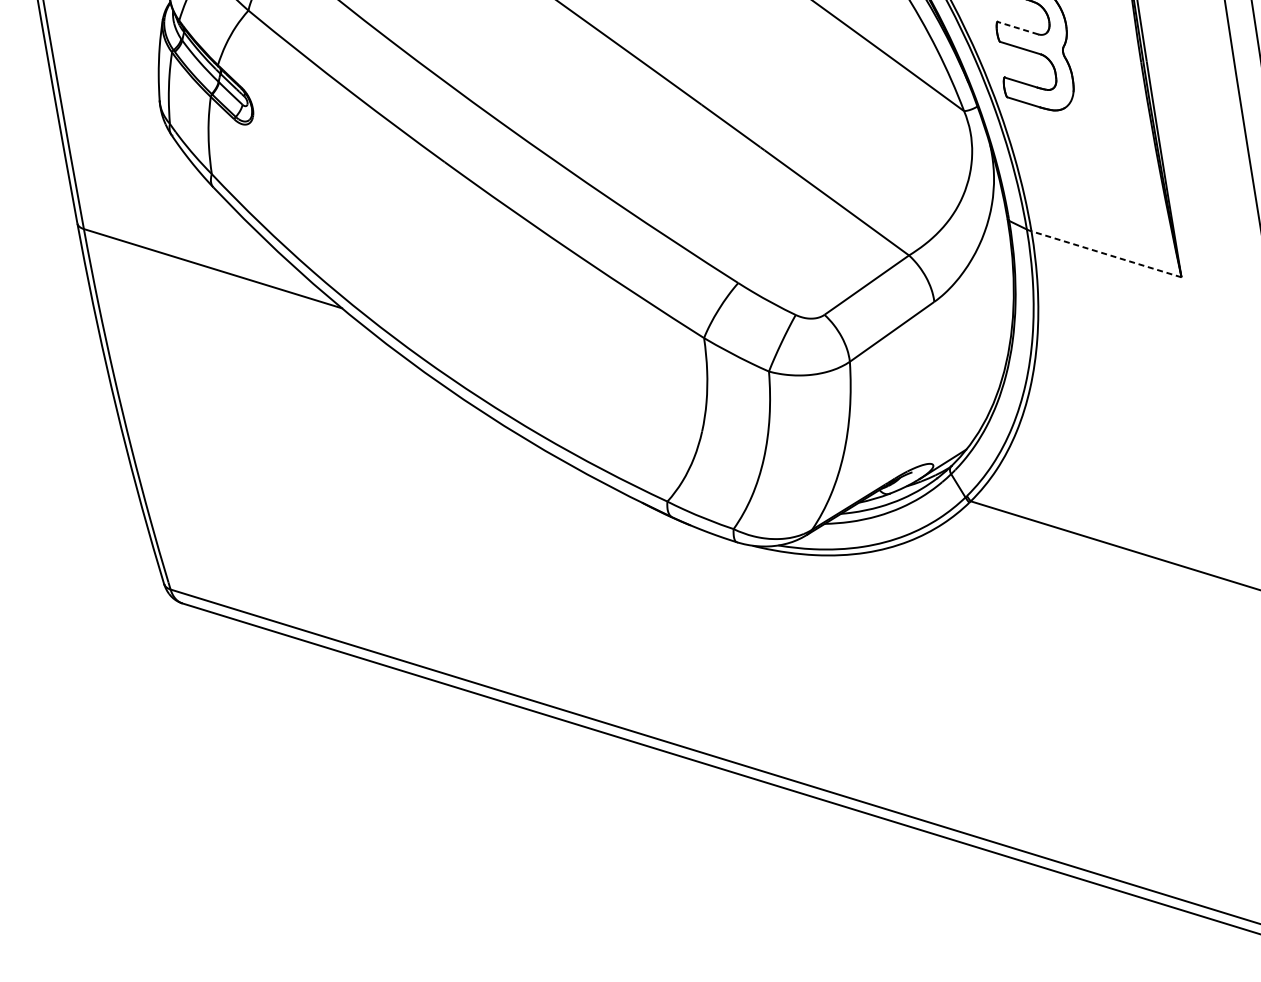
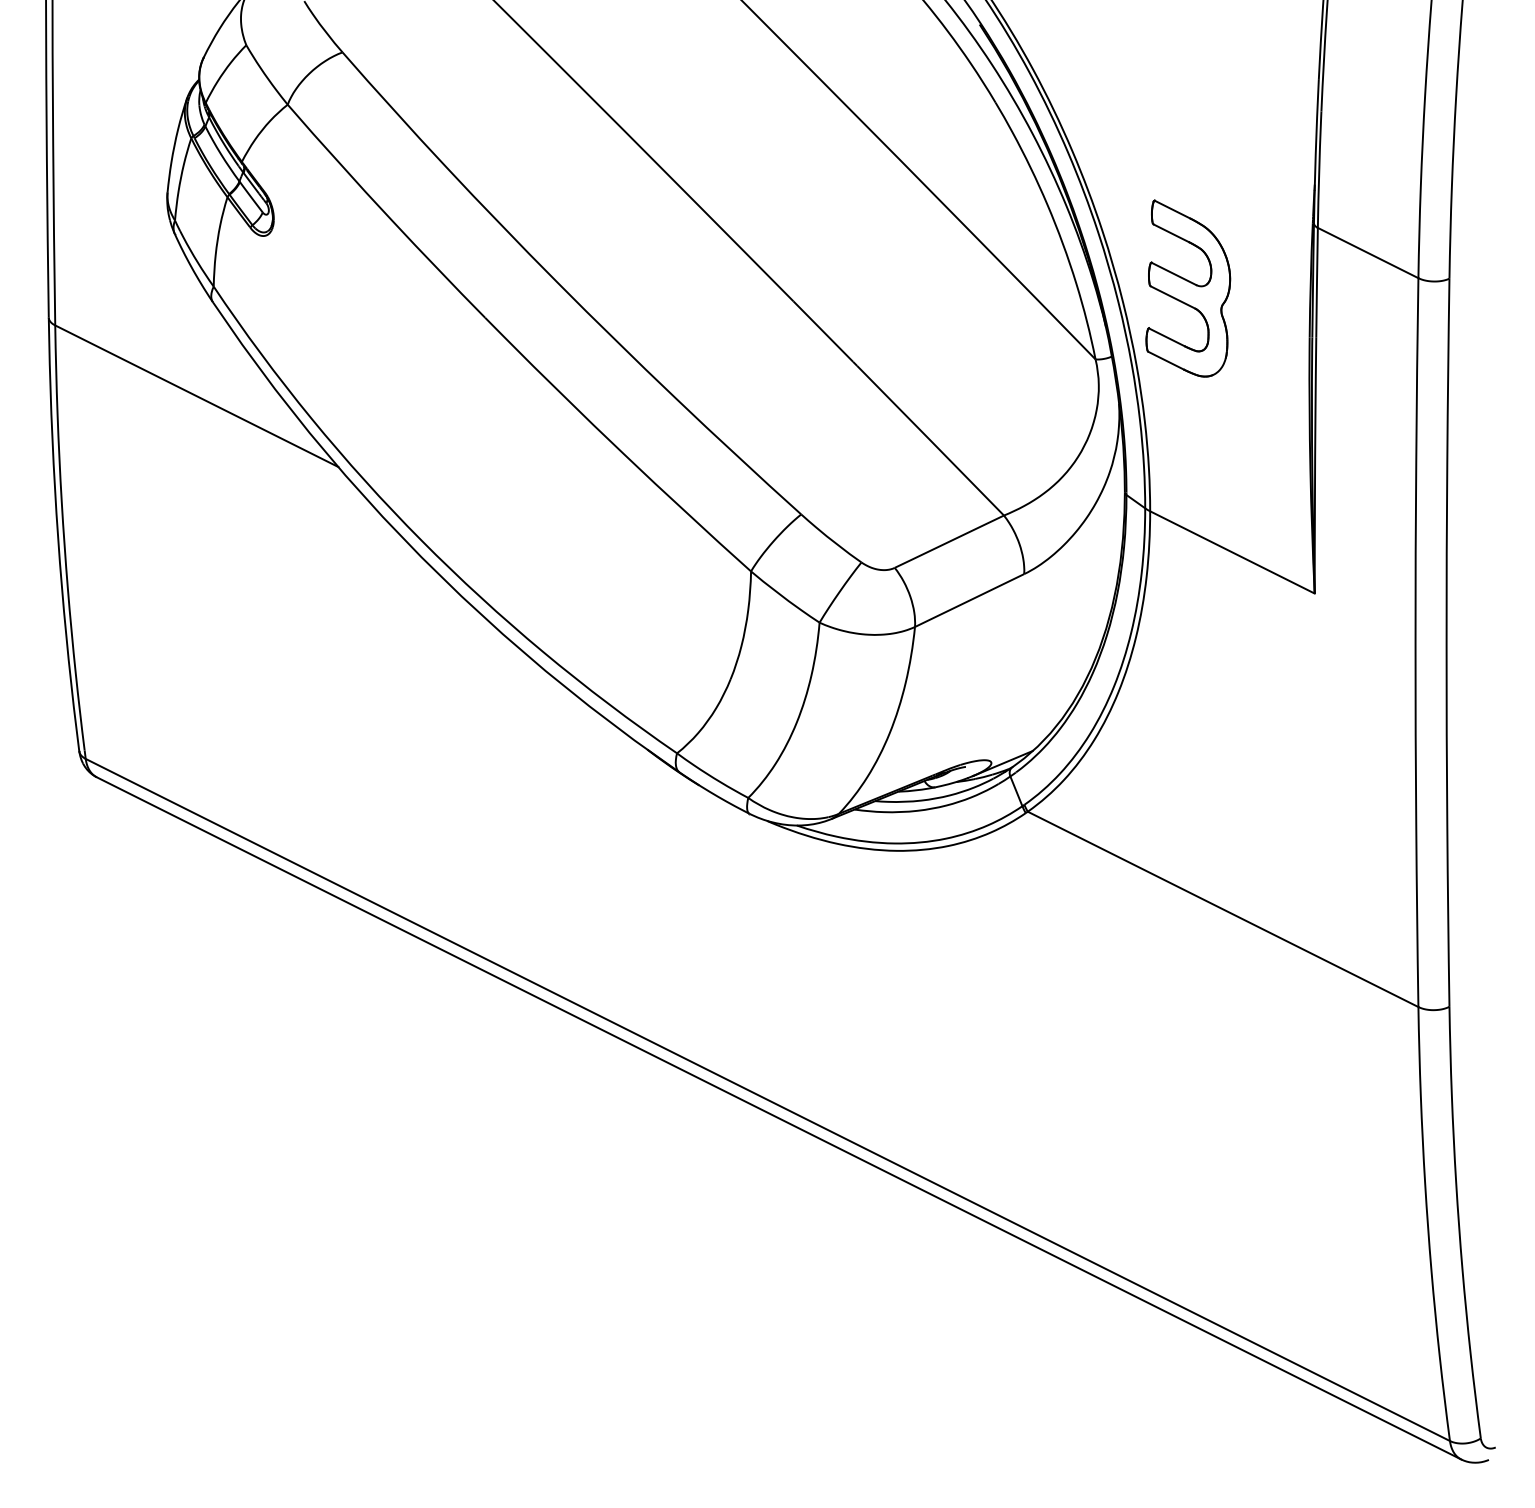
line: (1018, 28) -> (1174, 274), dashed -> solid
line: (1106, 254) -> (1232, 552), dashed -> solid

